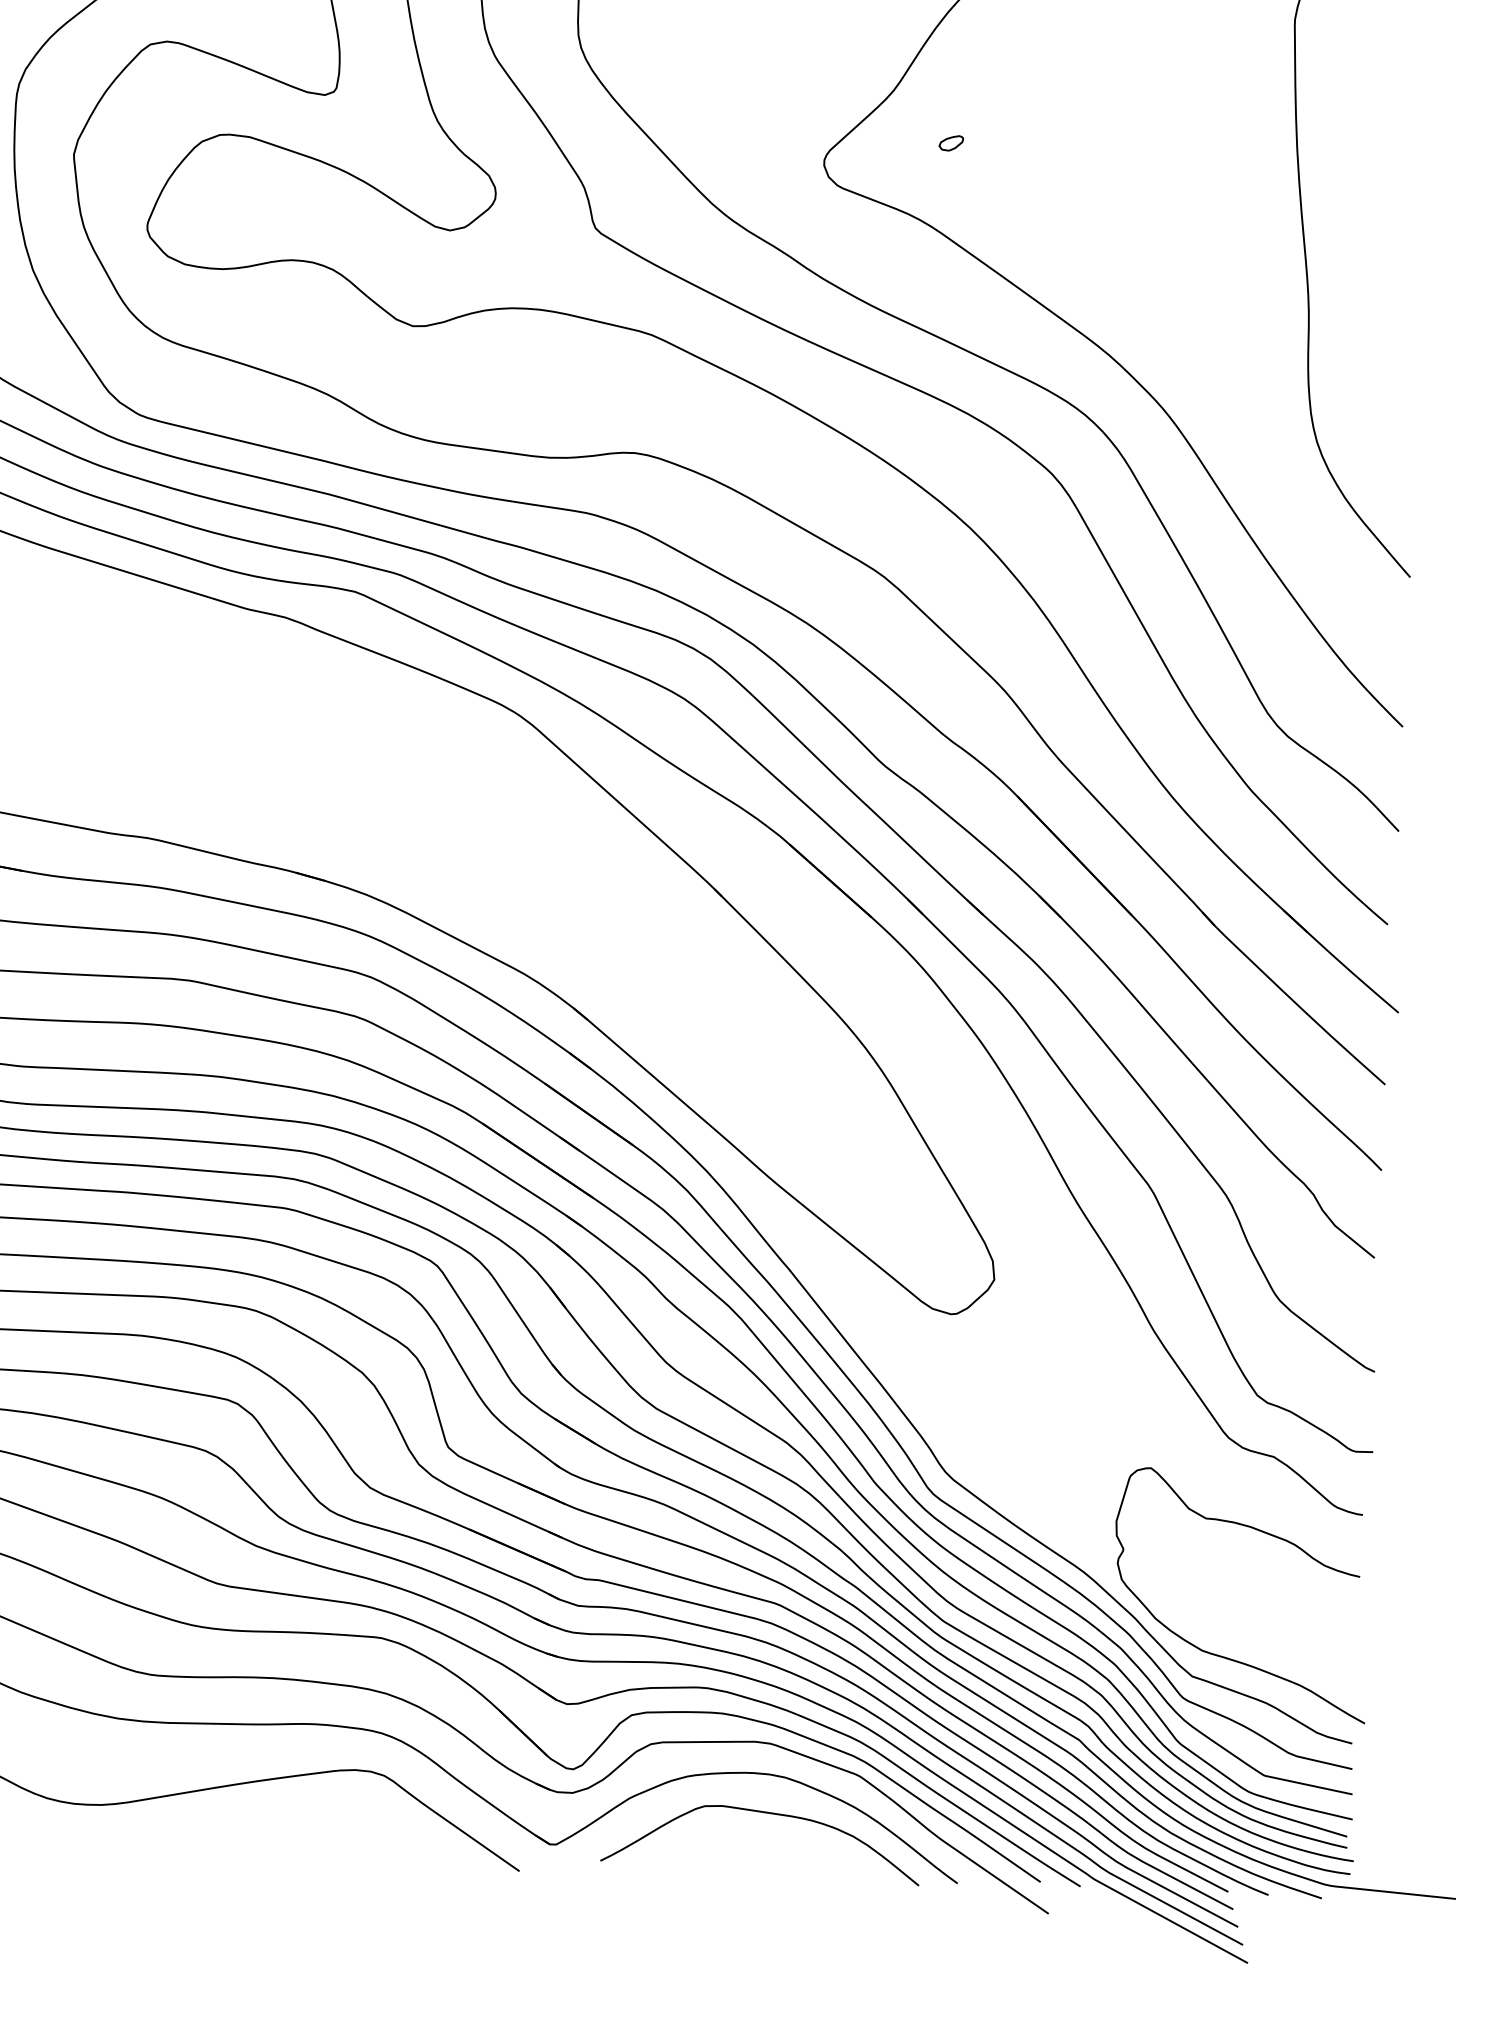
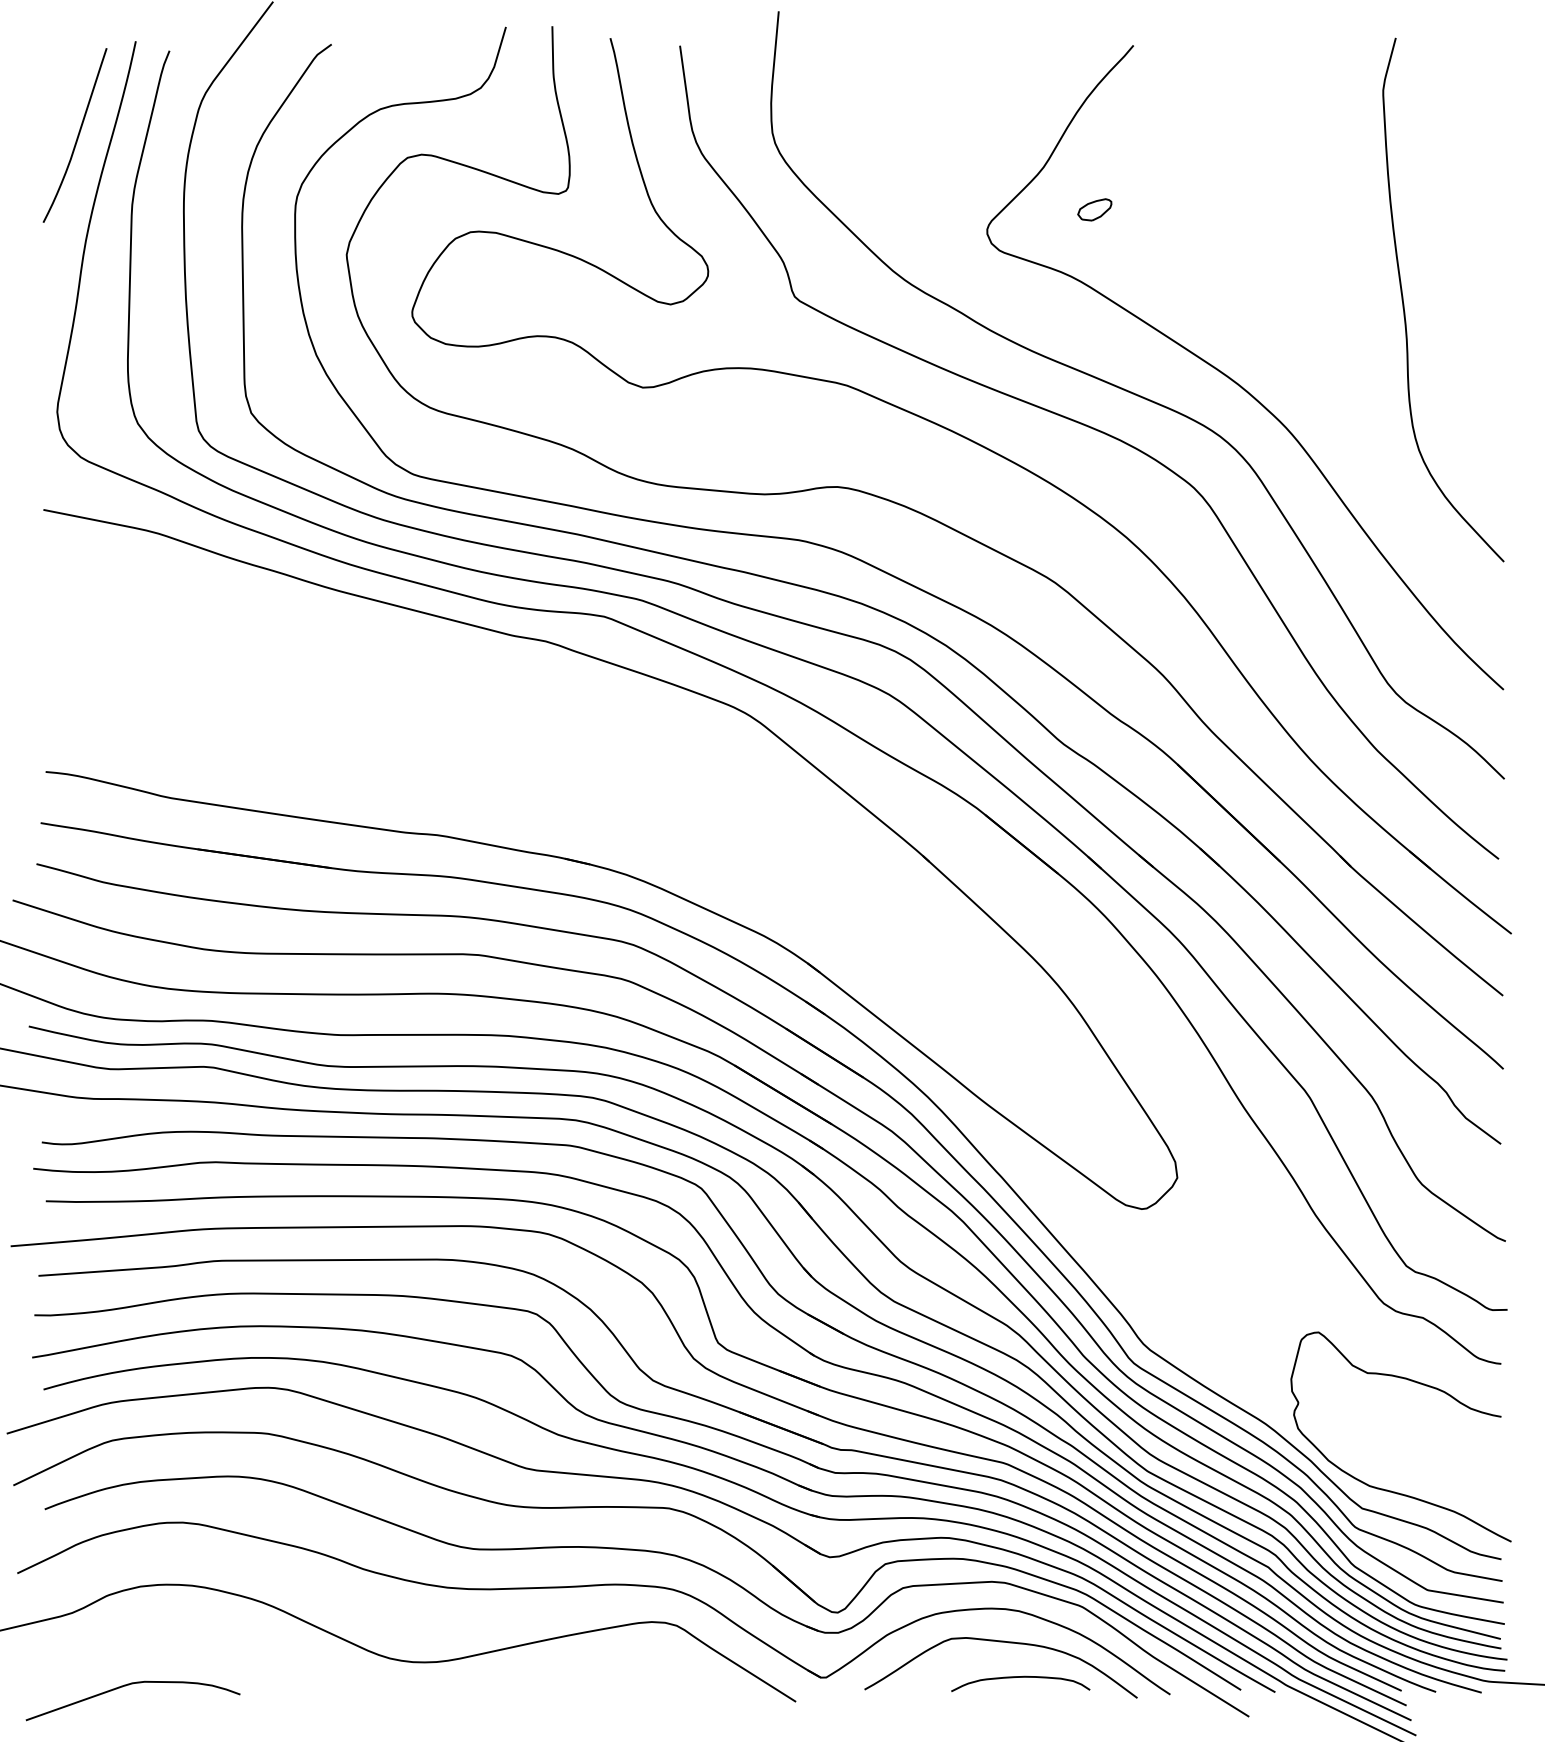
part: (950, 142) -> (1094, 209), size x1.67
curve: (783, 1855) -> (1020, 1677), added

